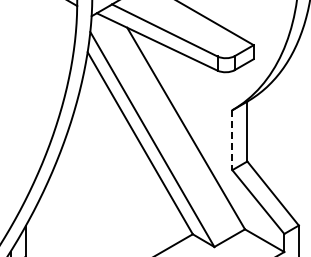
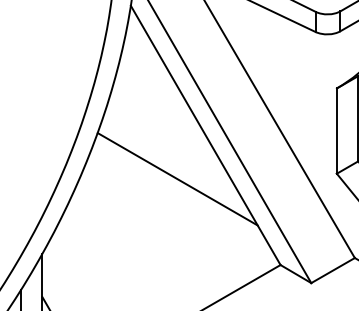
line: (232, 140) -> (337, 131), dashed -> solid
line: (120, 173) -> (177, 178), added

